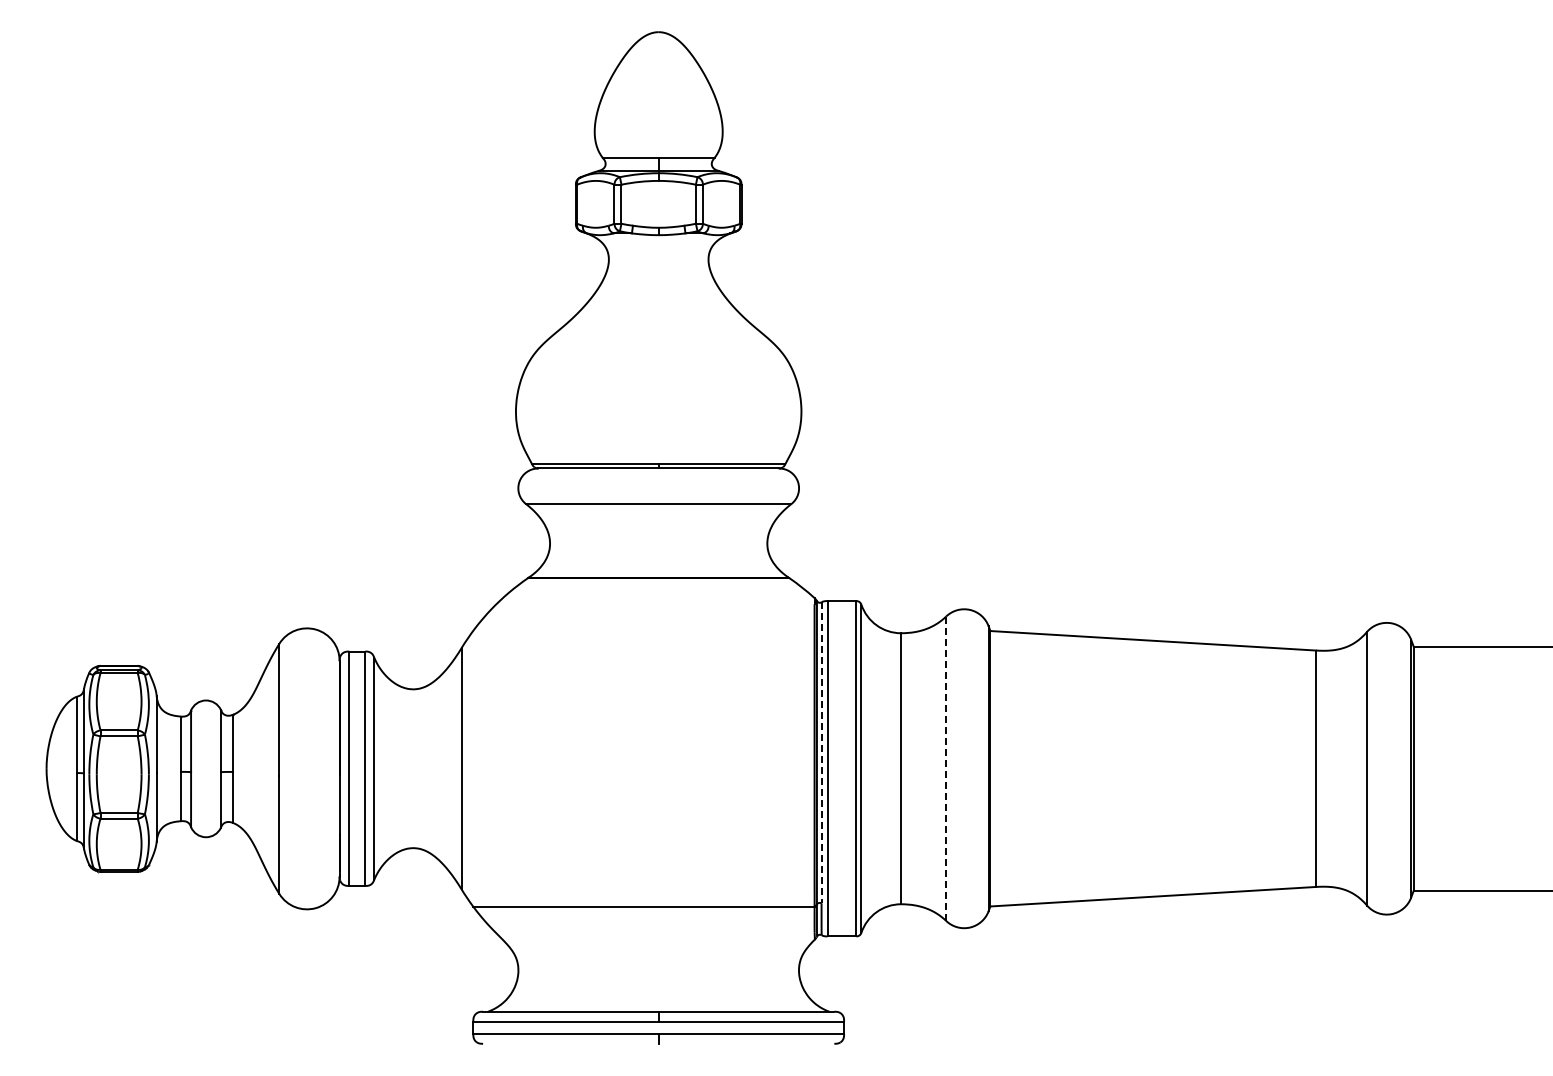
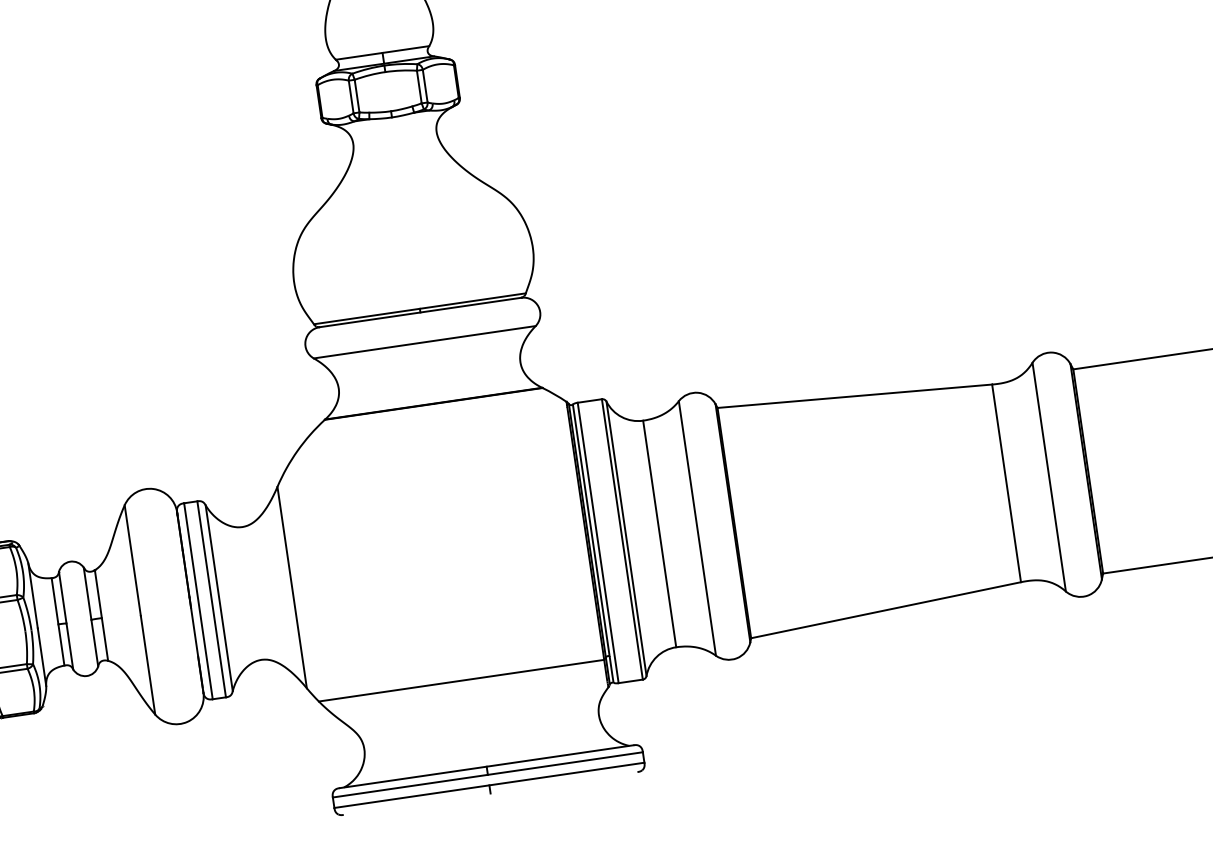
line: (821, 753) -> (591, 530), dashed -> solid
line: (946, 769) -> (697, 529), dashed -> solid

